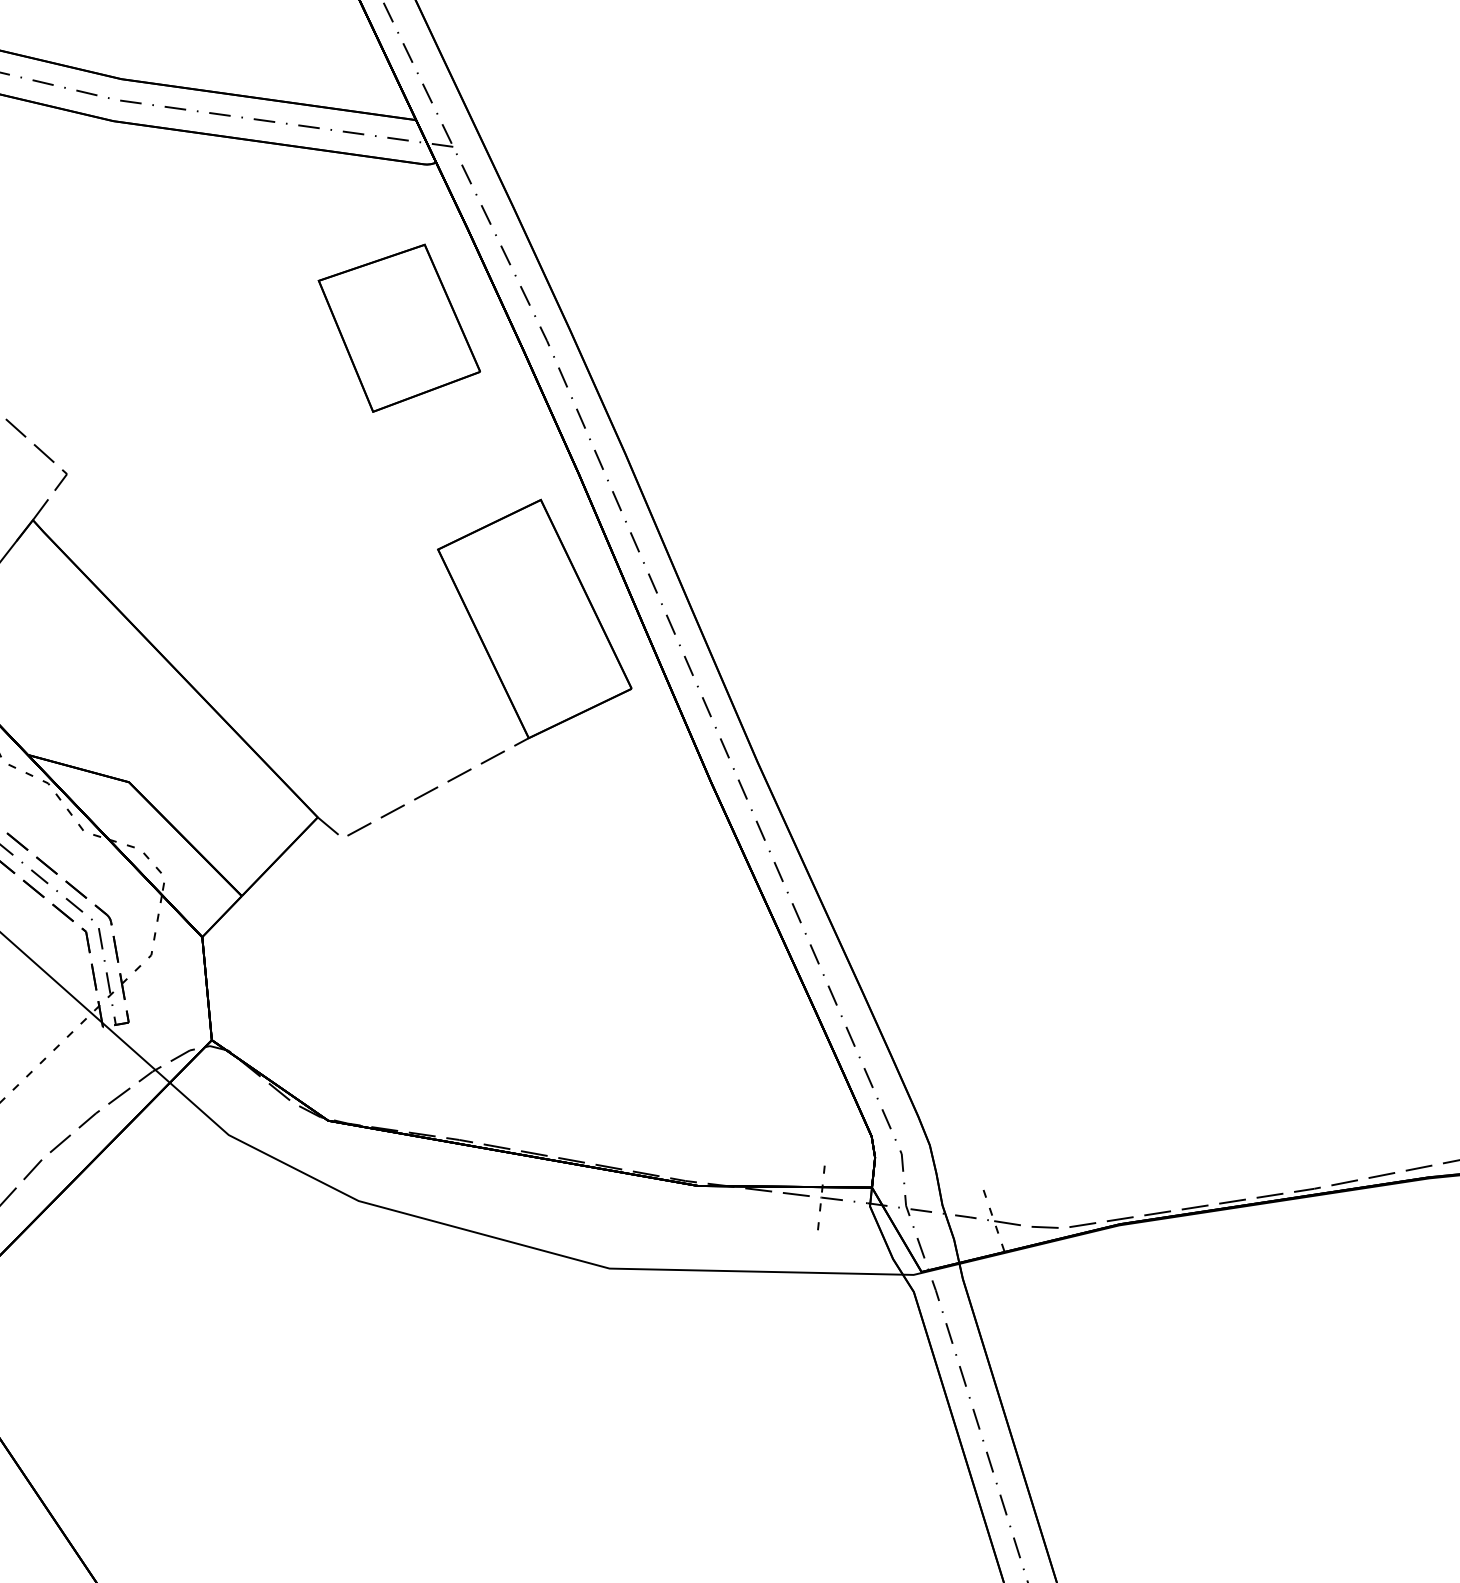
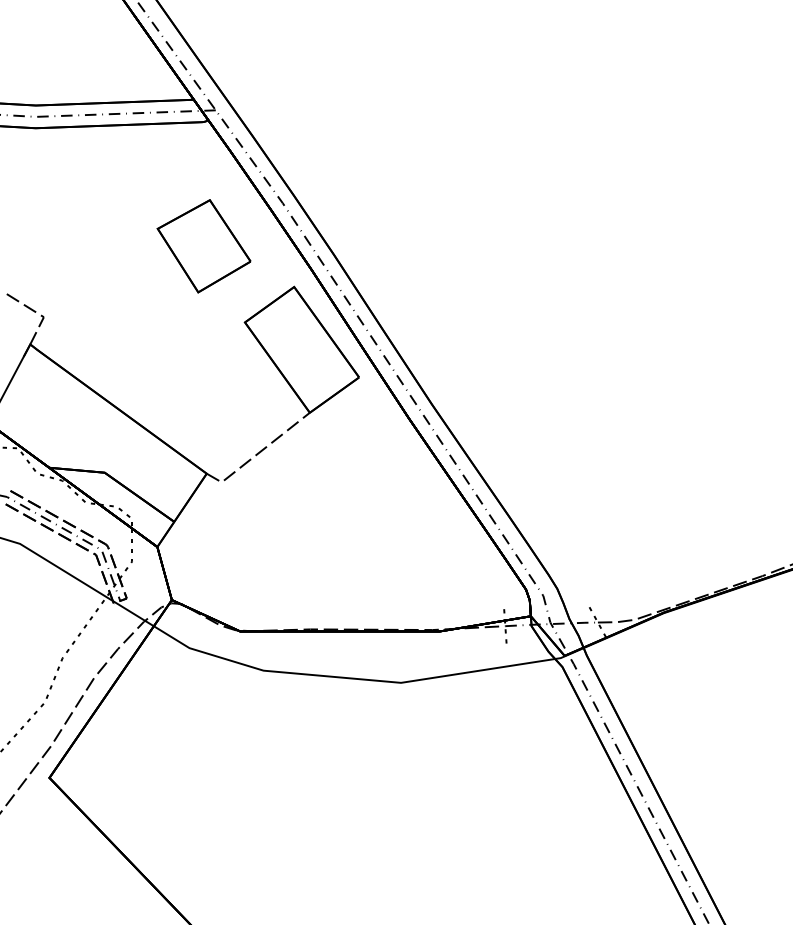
part: (397, 328) -> (203, 246), moved

